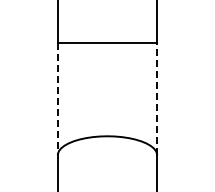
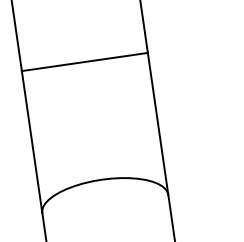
line: (57, 99) -> (31, 142), dashed -> solid
line: (157, 99) -> (158, 123), dashed -> solid

